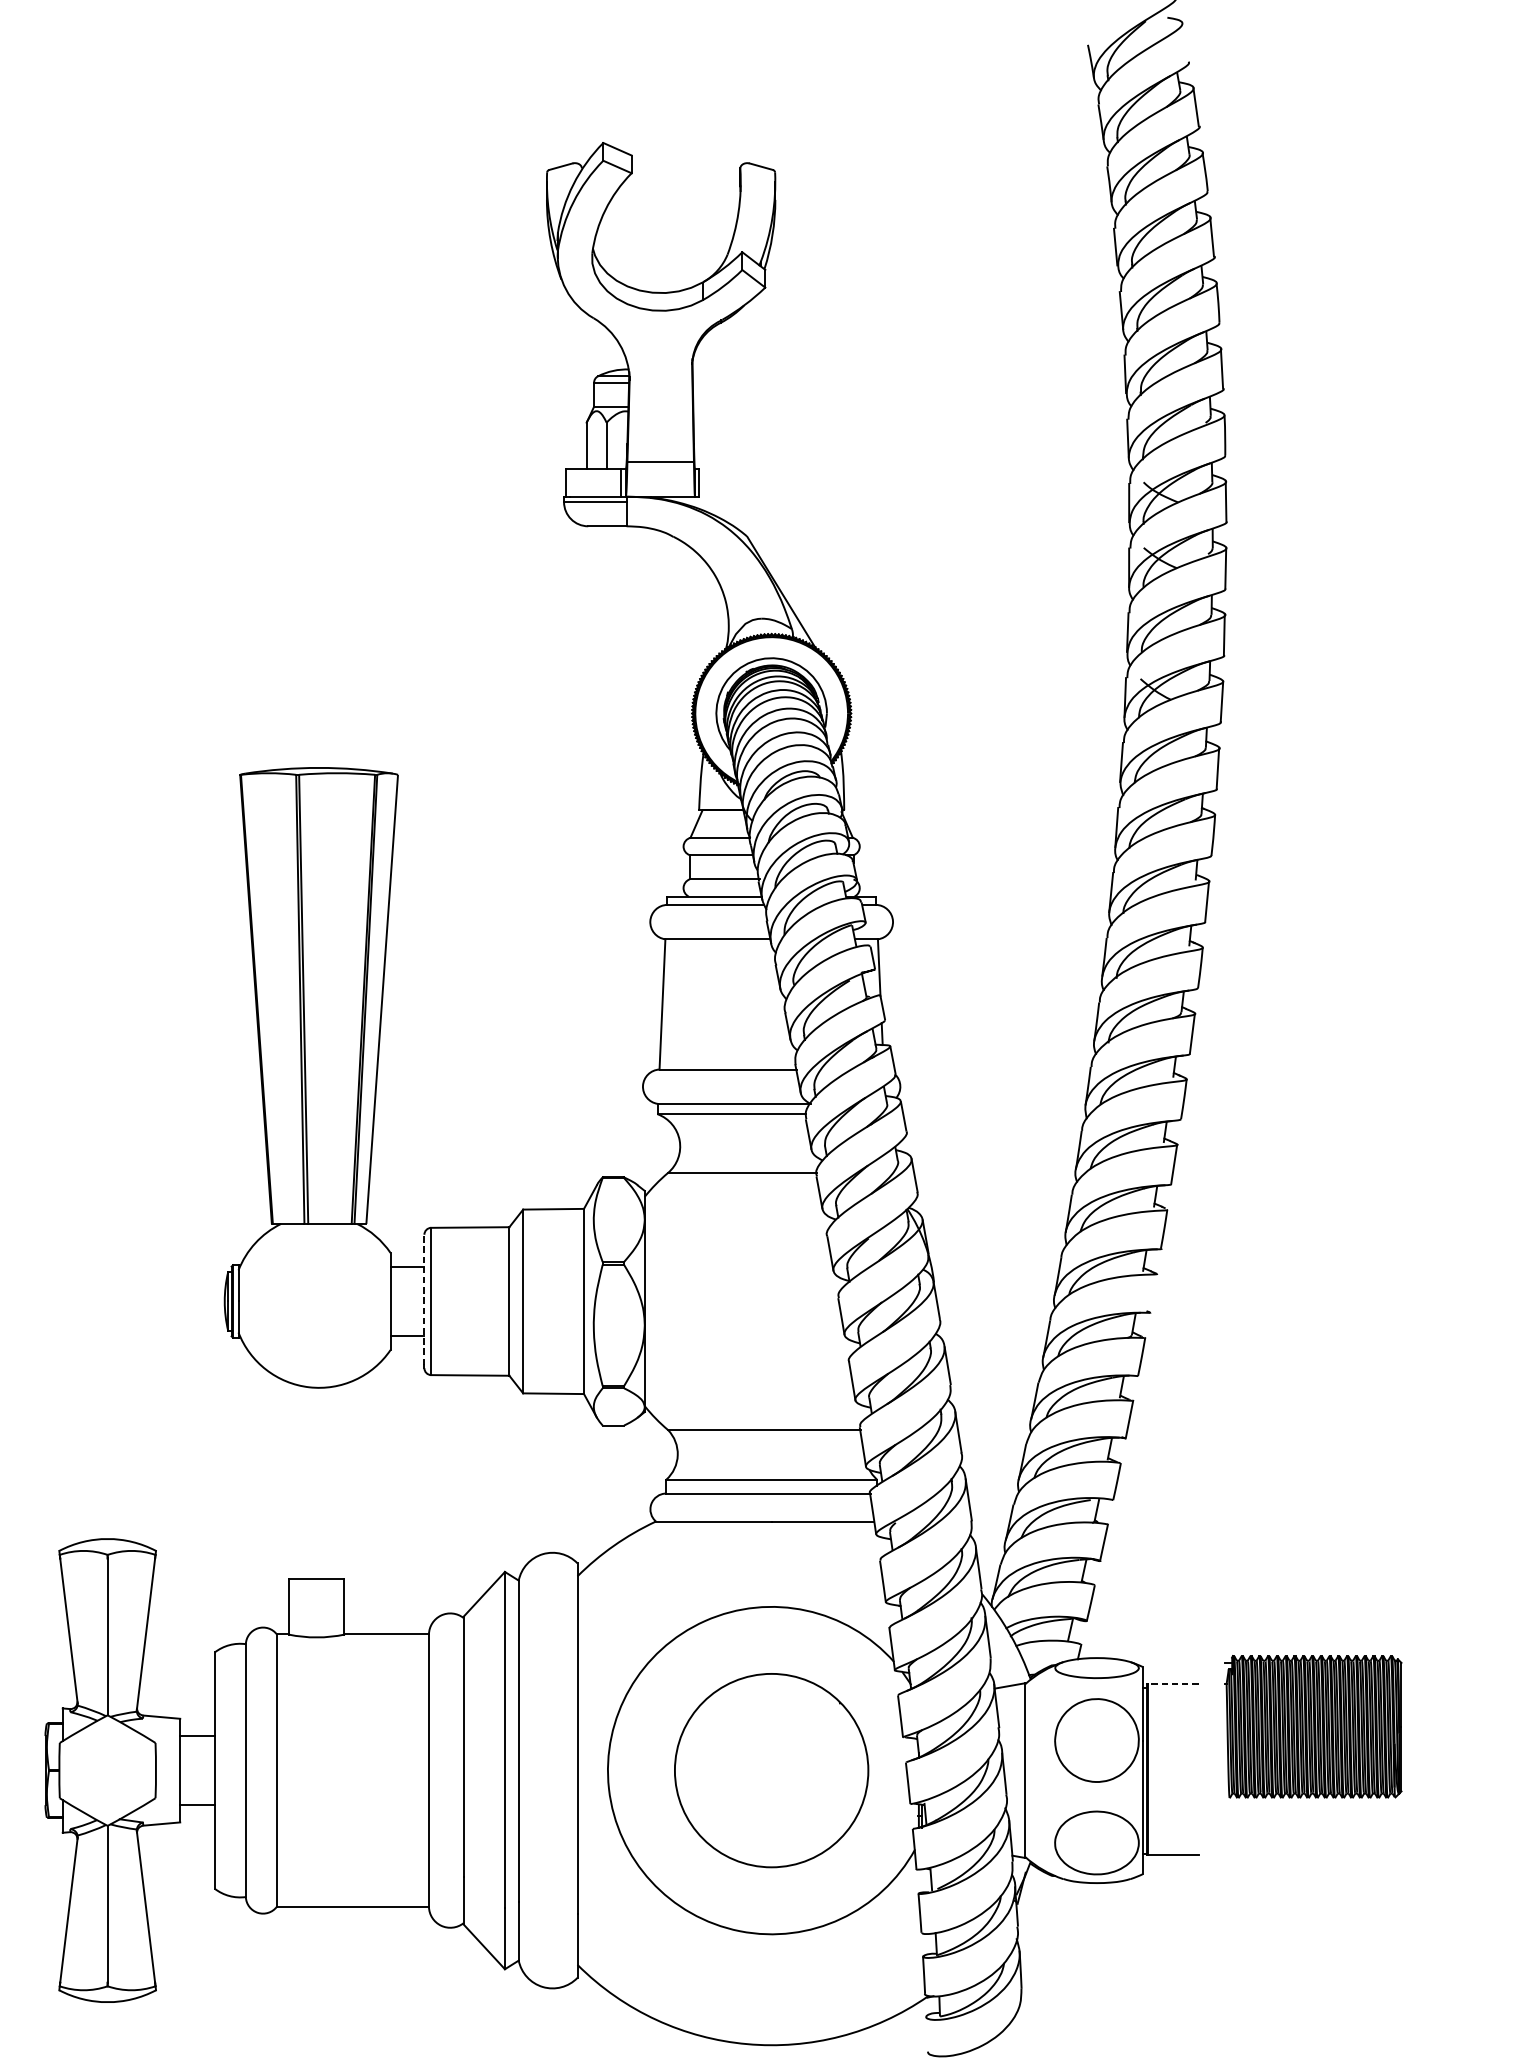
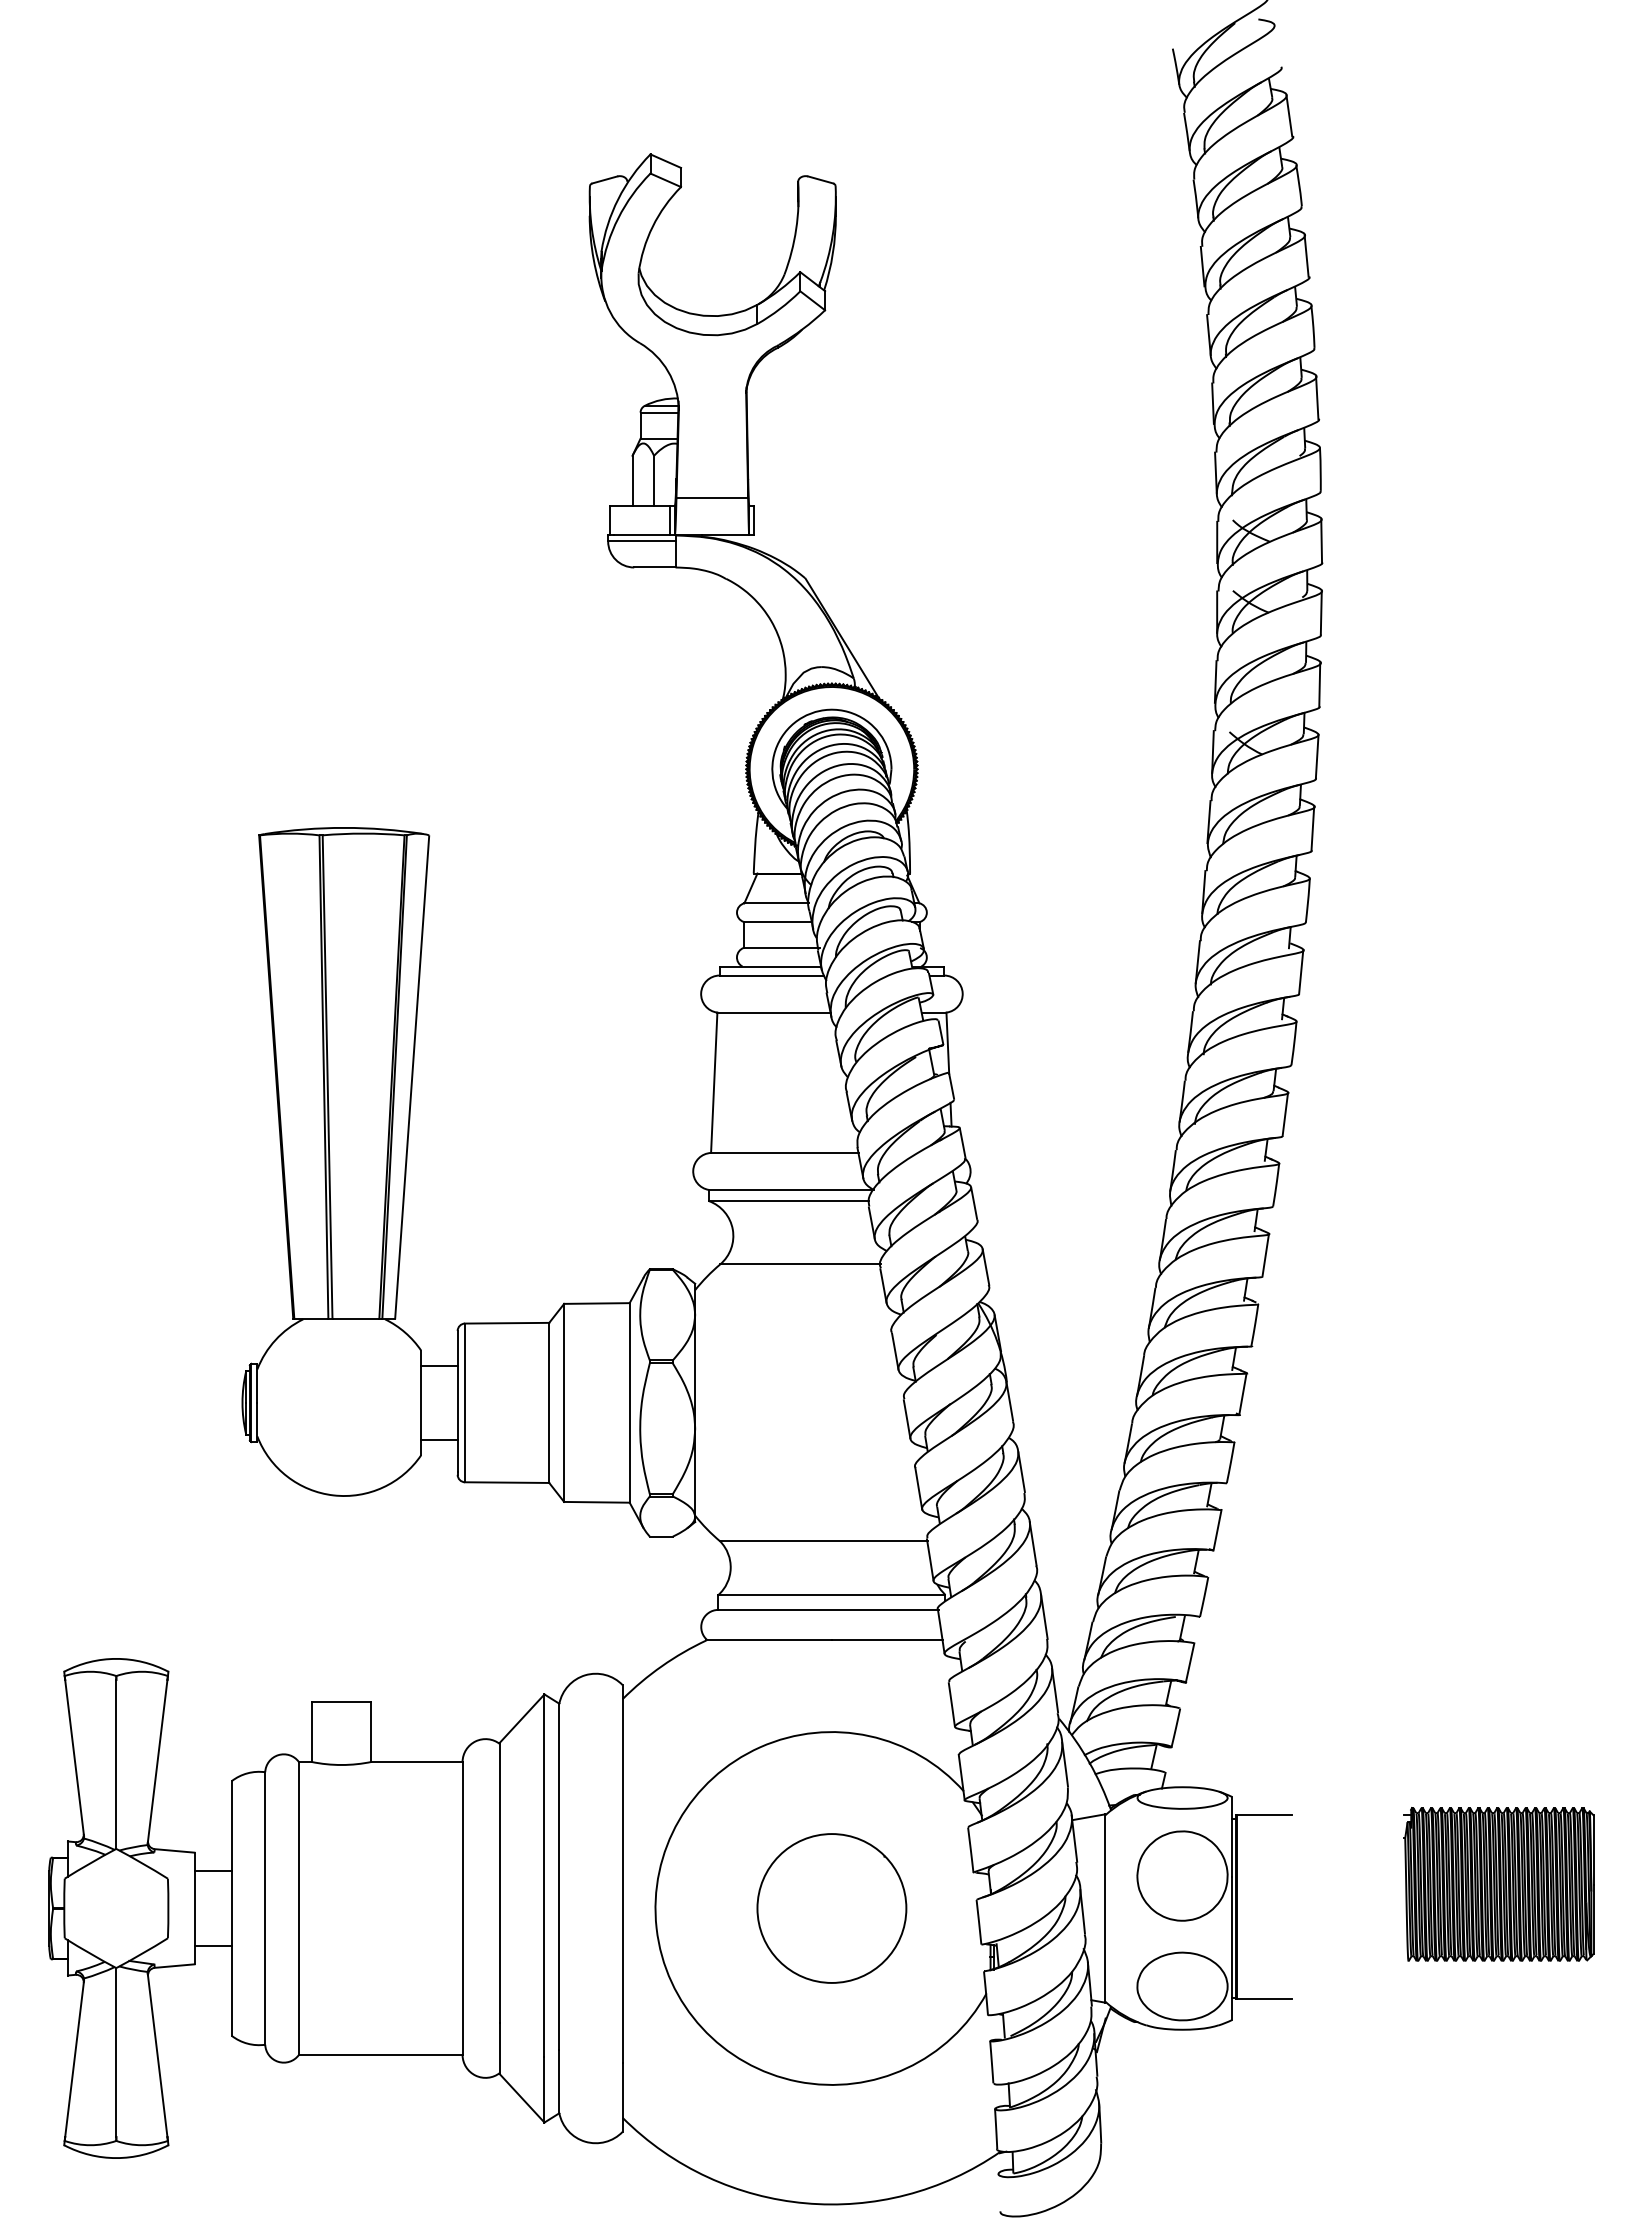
line: (1152, 1292) -> (1242, 1393), added
line: (424, 1299) -> (457, 1400), dashed -> solid
line: (1173, 1684) -> (1264, 1815), dashed -> solid
part: (1313, 1726) -> (1498, 1884), moved
part: (771, 1770) -> (831, 1908), size x0.71

